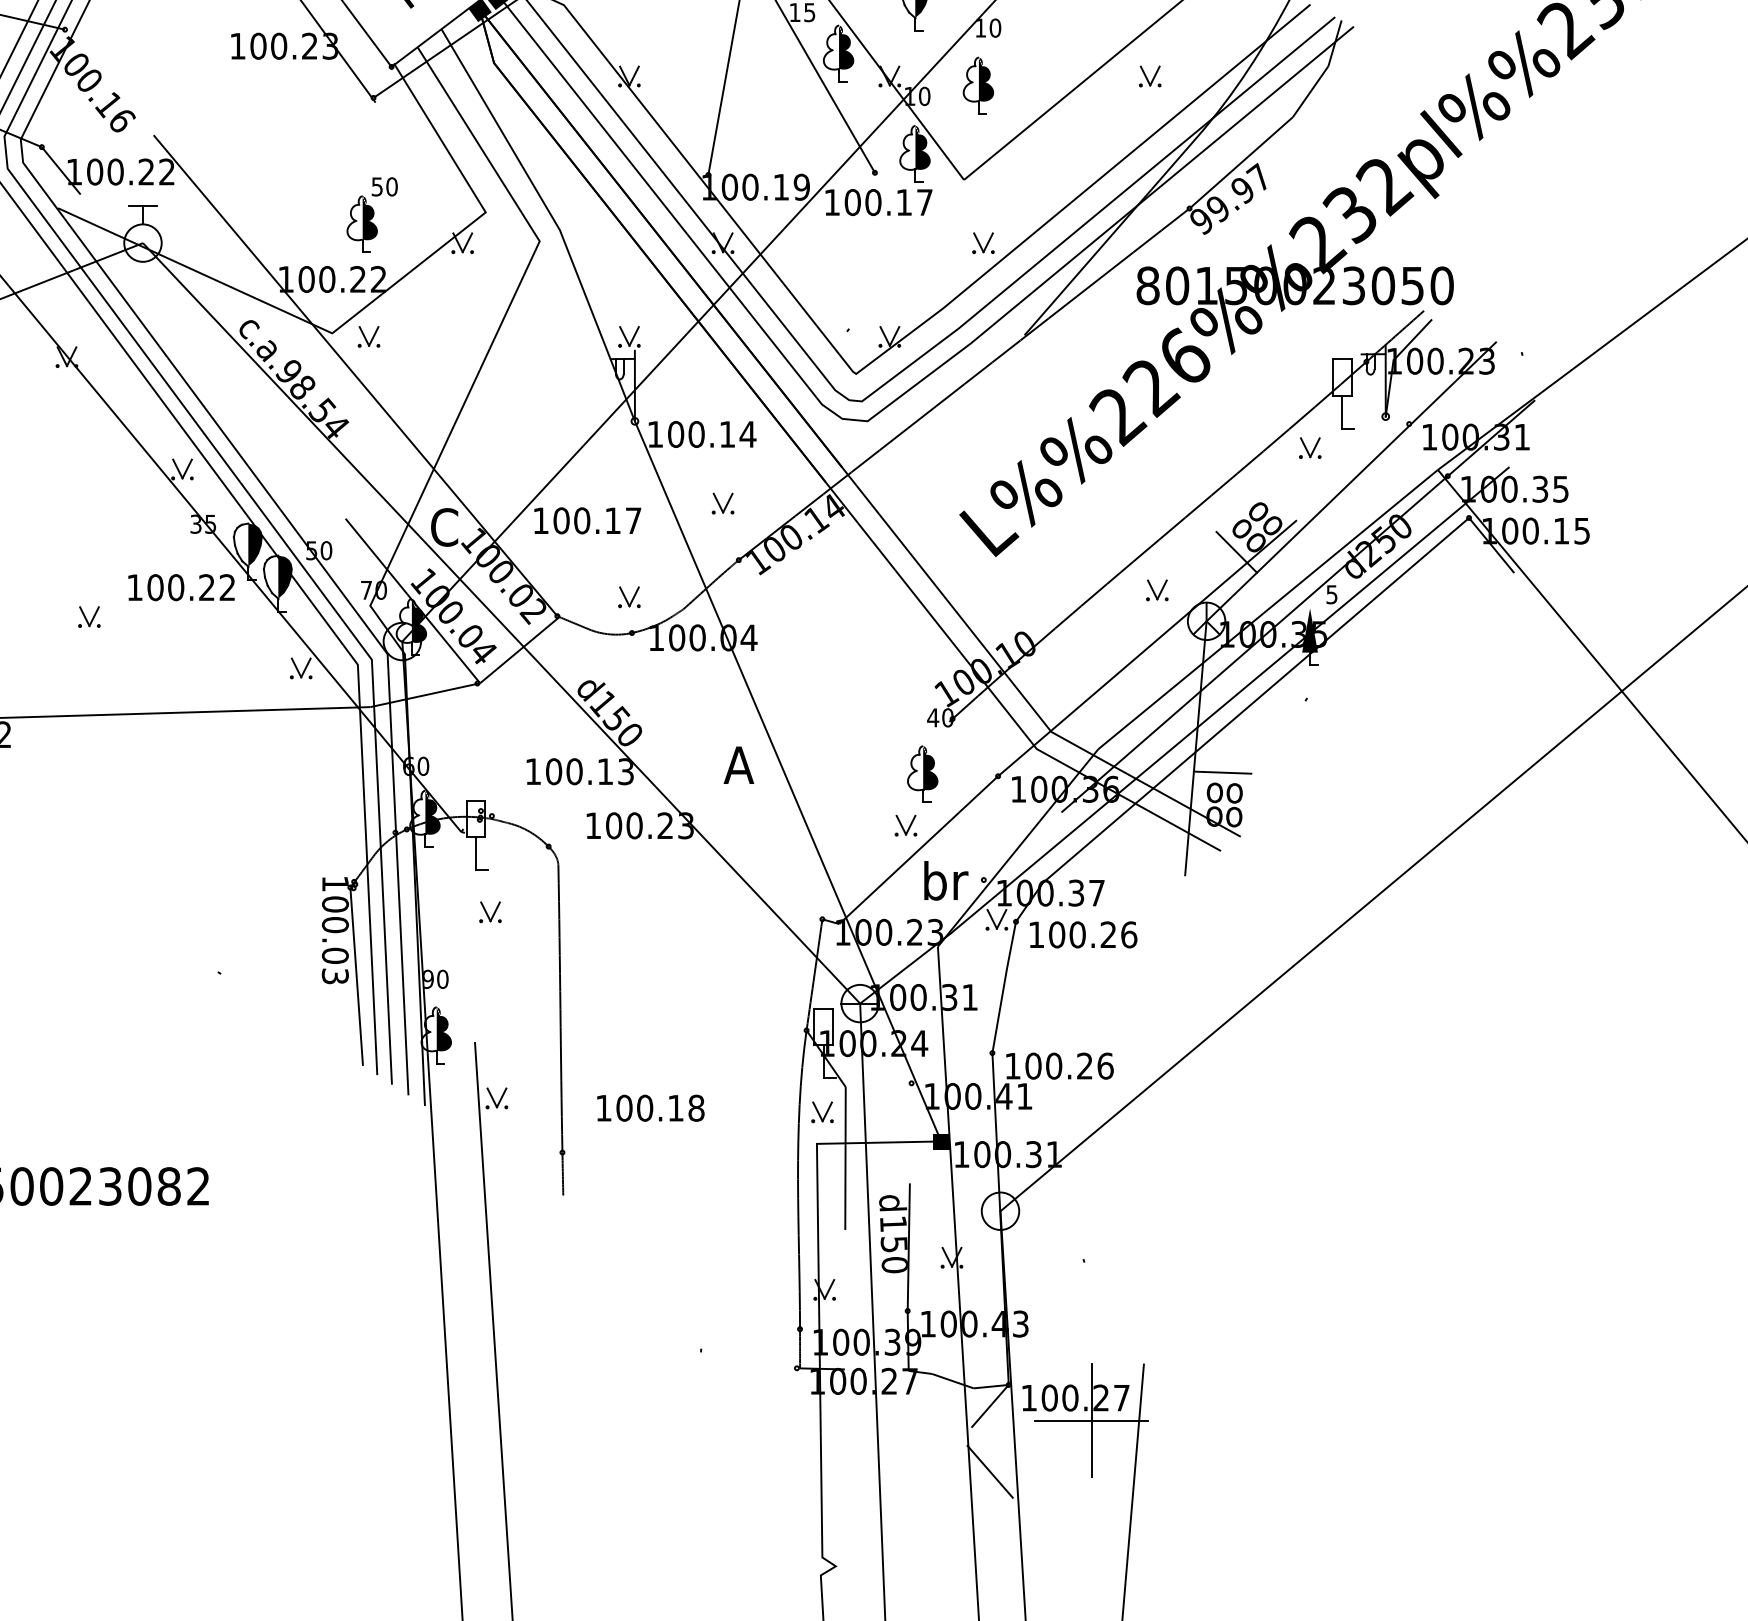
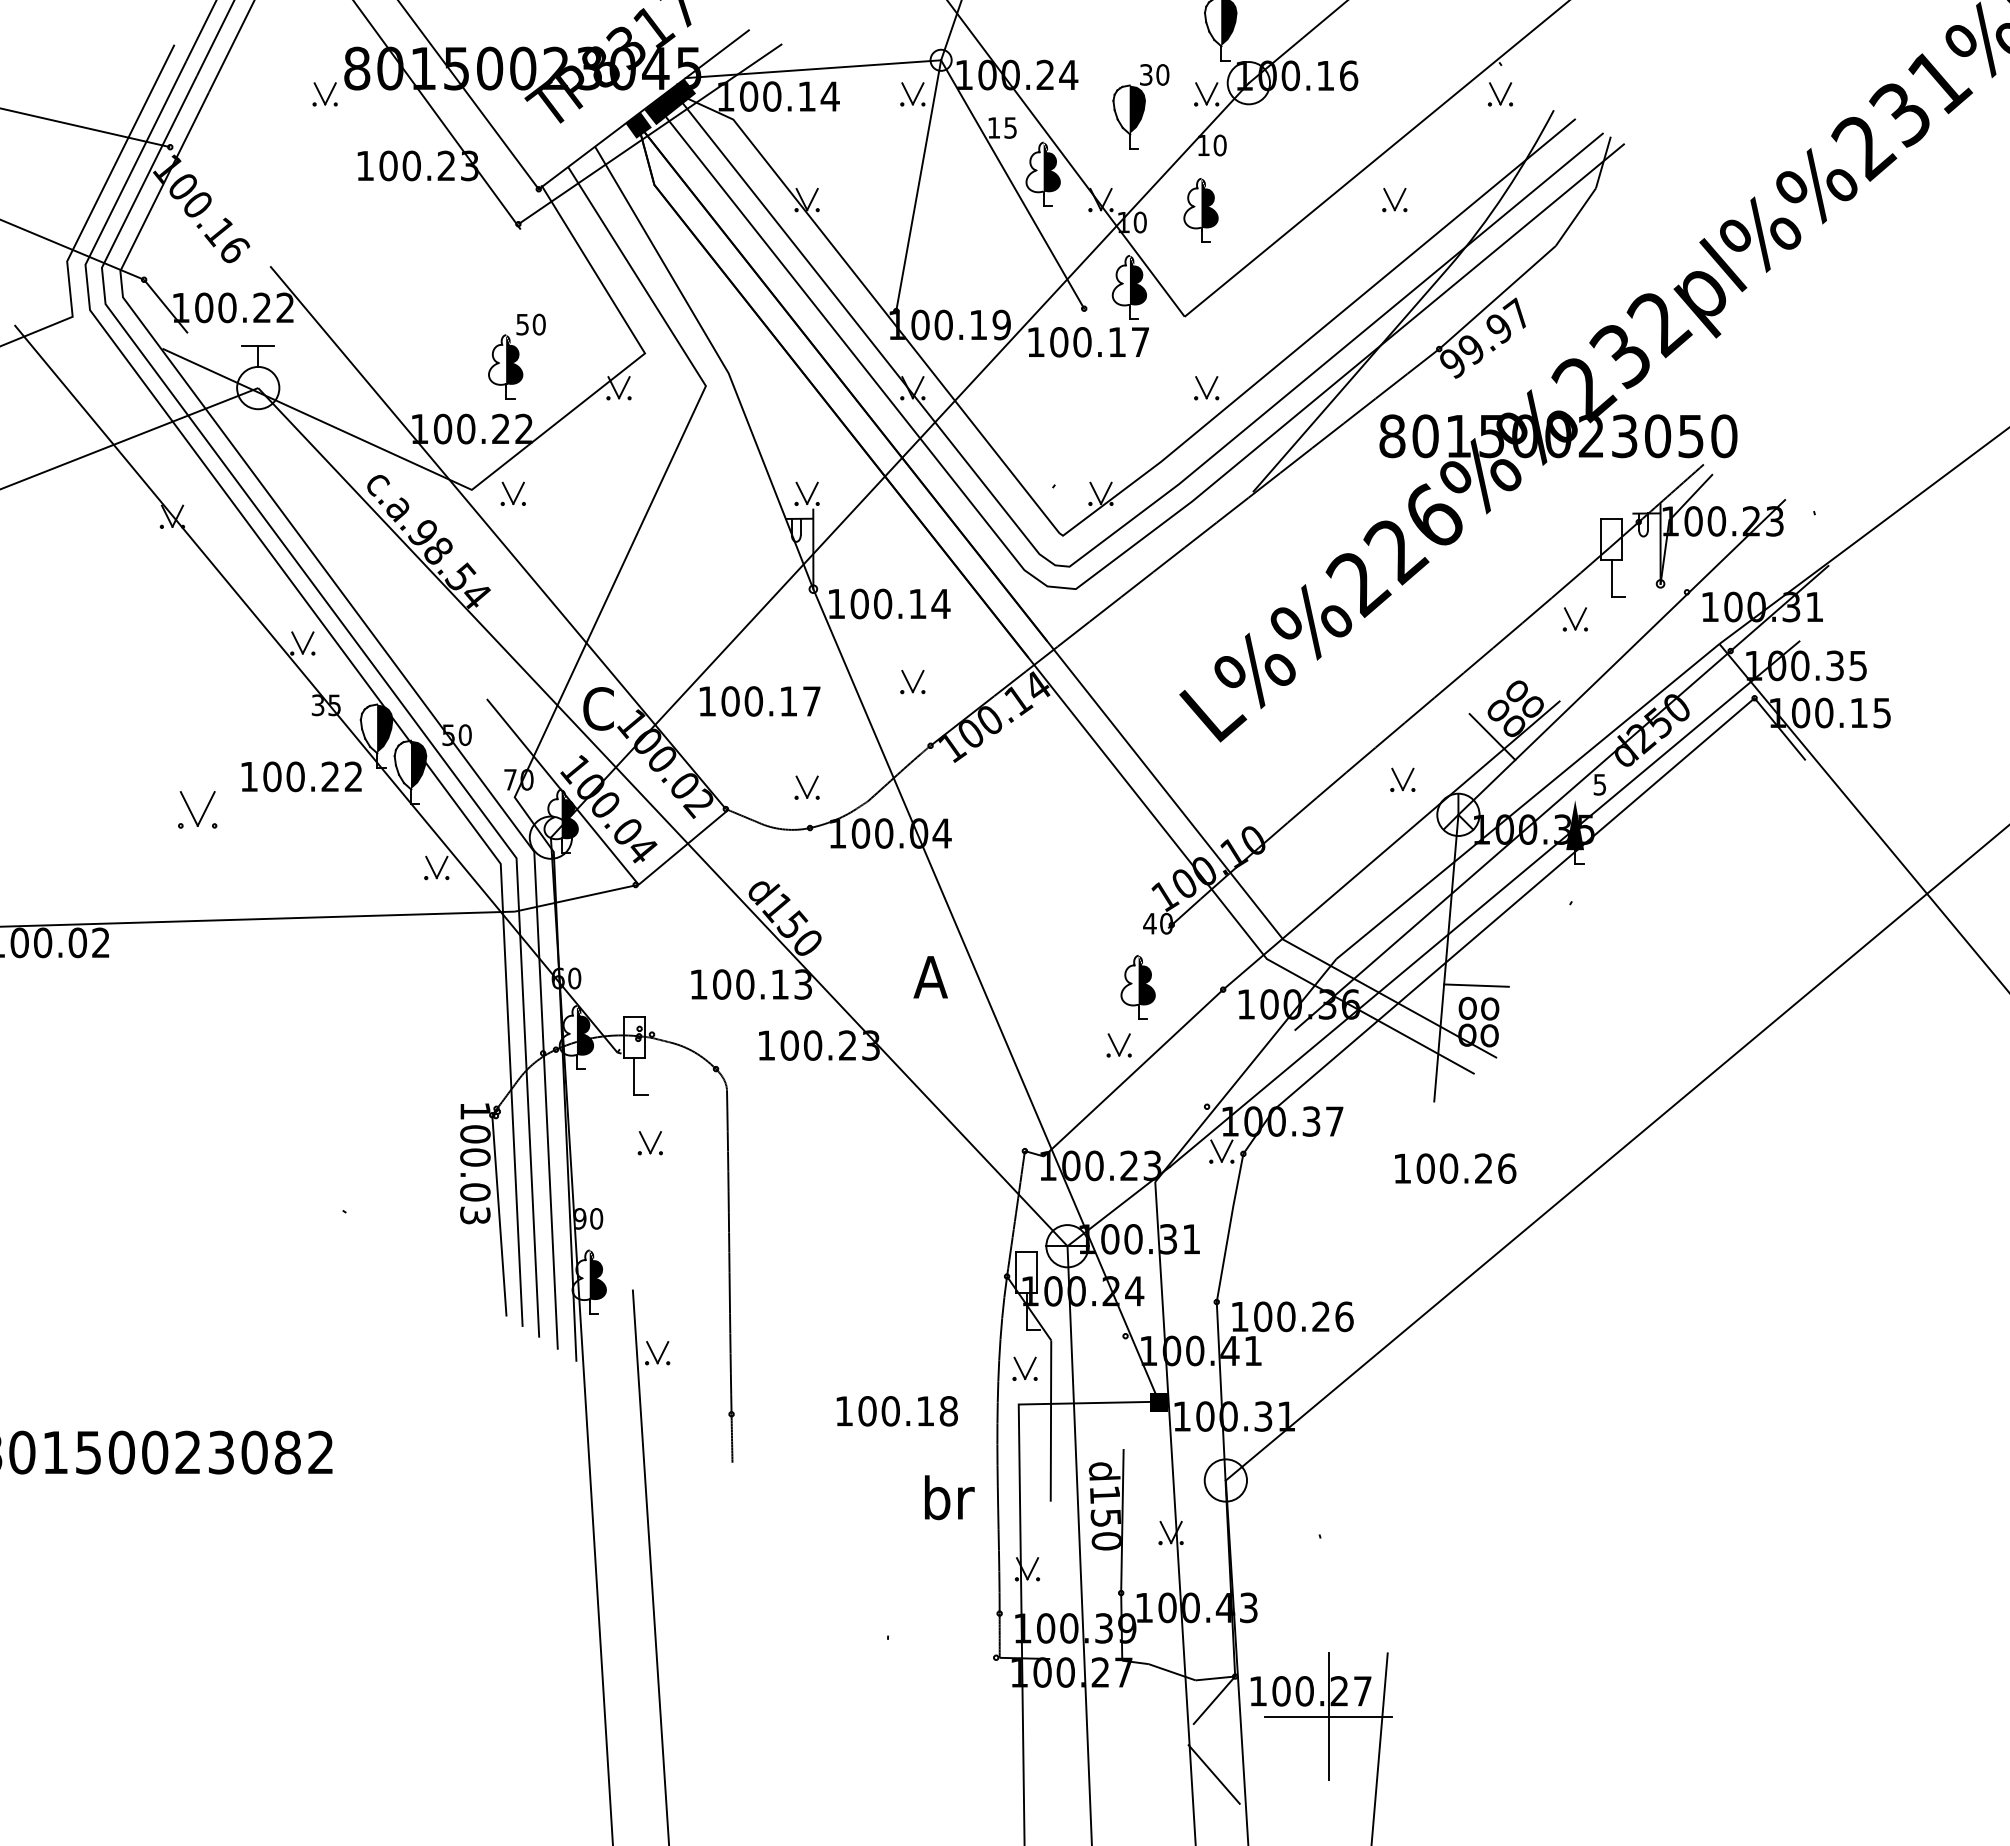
part: (89, 617) -> (197, 810), size x1.6
text: (946, 880) -> (949, 1497), moved
text: (1083, 934) -> (1455, 1168), moved
text: (650, 1108) -> (896, 1411), moved

